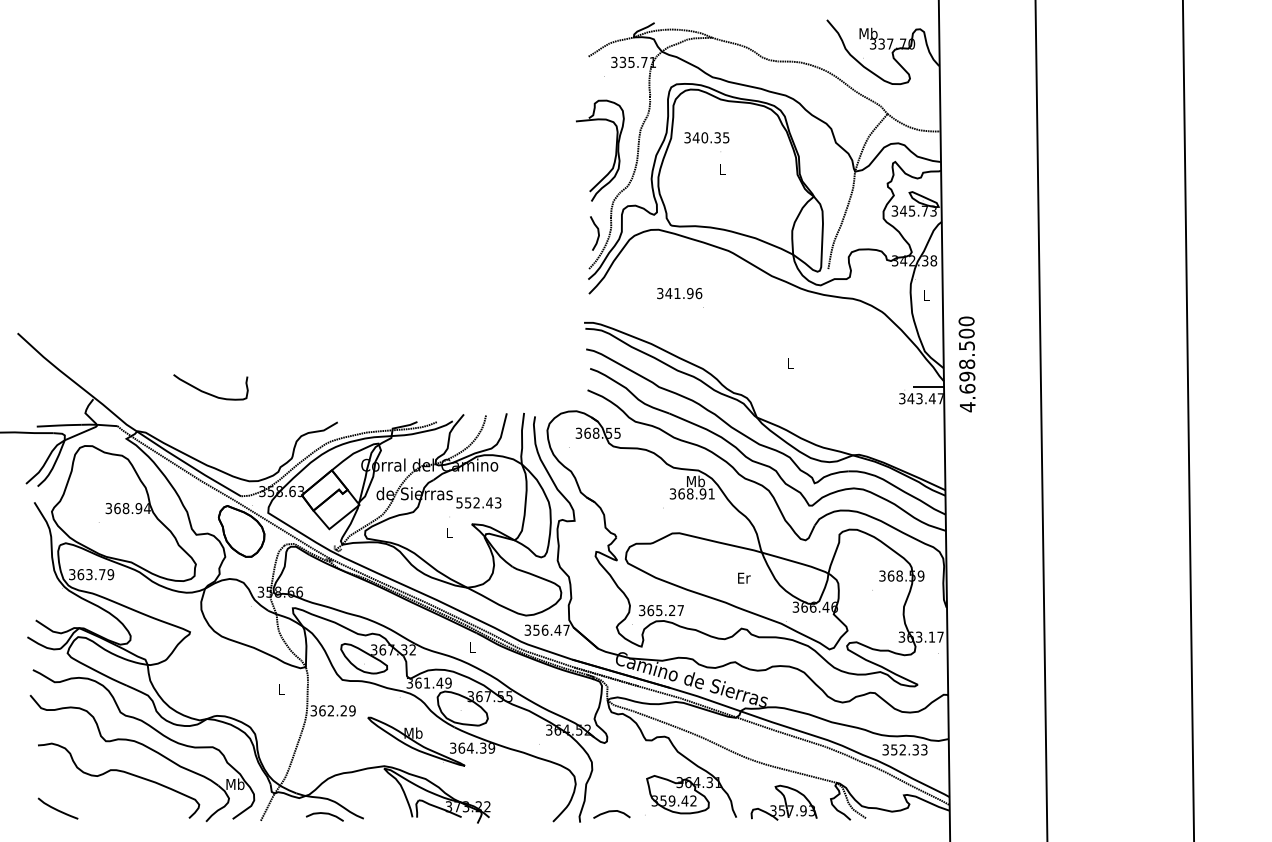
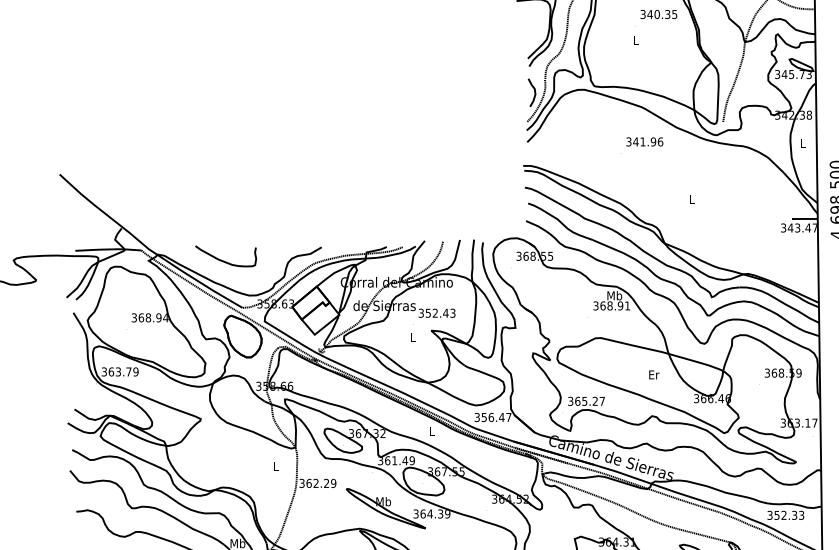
text: (706, 137) -> (658, 14), moved
text: (679, 293) -> (644, 141), moved
curve: (208, 392) -> (224, 260), moved
text: (459, 502) -> (421, 312), 552.43 -> 352.43

